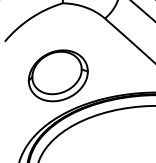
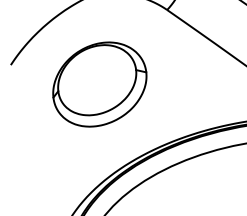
part: (57, 75) -> (98, 84), moved

